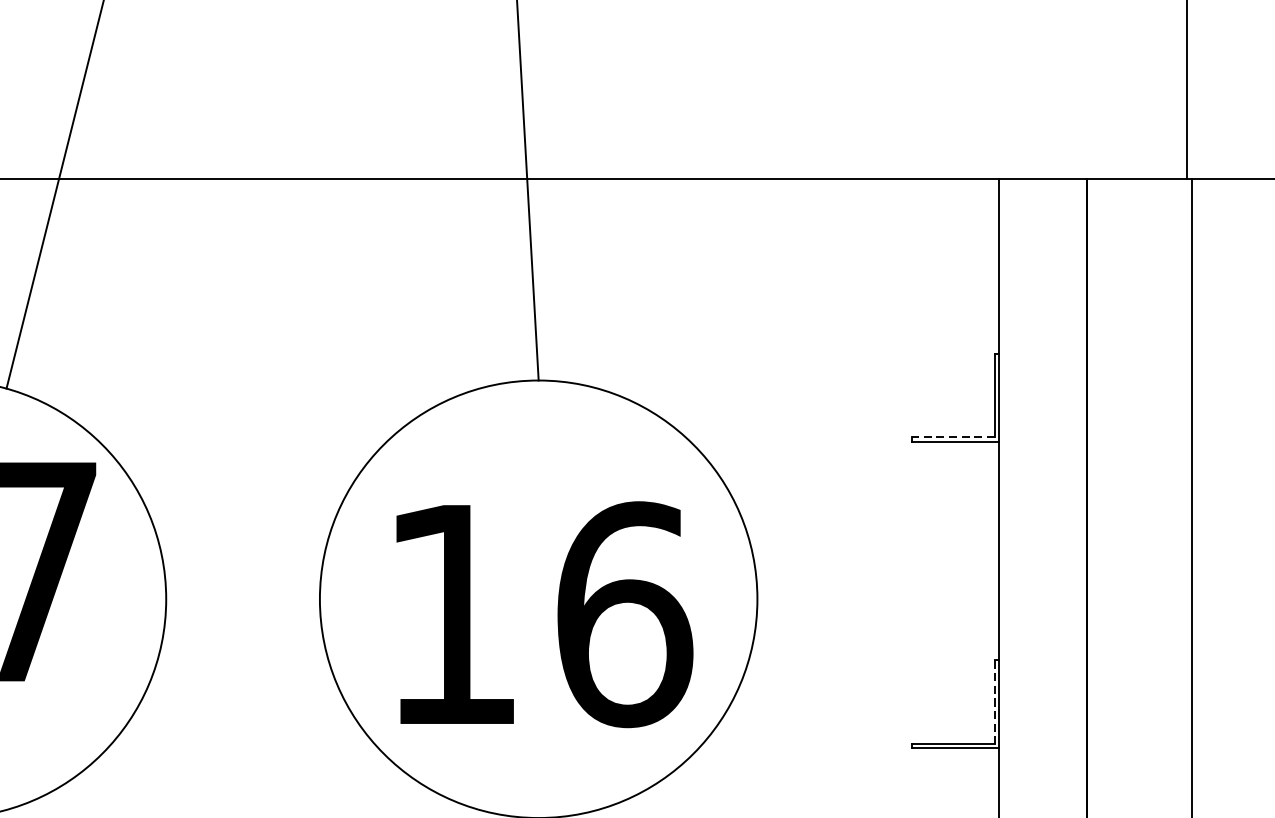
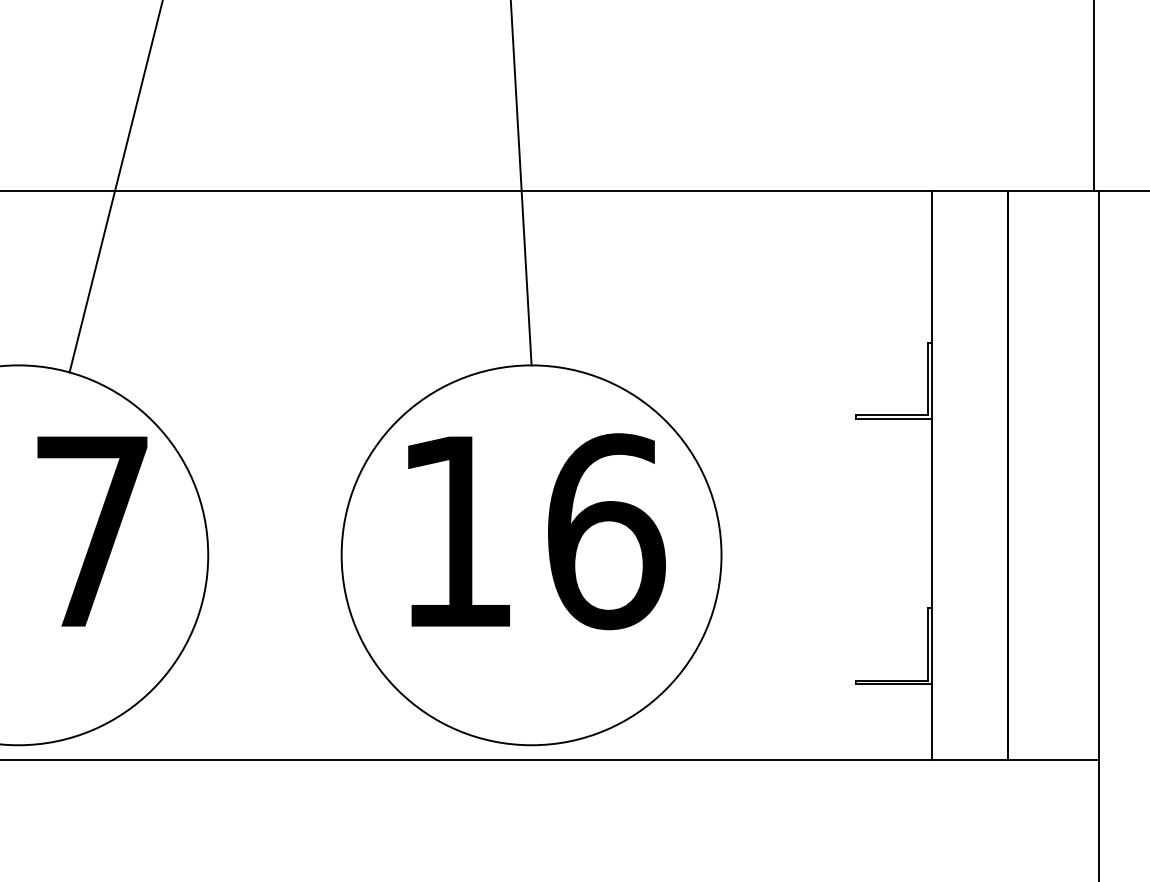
line: (953, 437) -> (891, 414), dashed -> solid
text: (544, 614) -> (536, 531), moved
line: (994, 703) -> (927, 645), dashed -> solid

